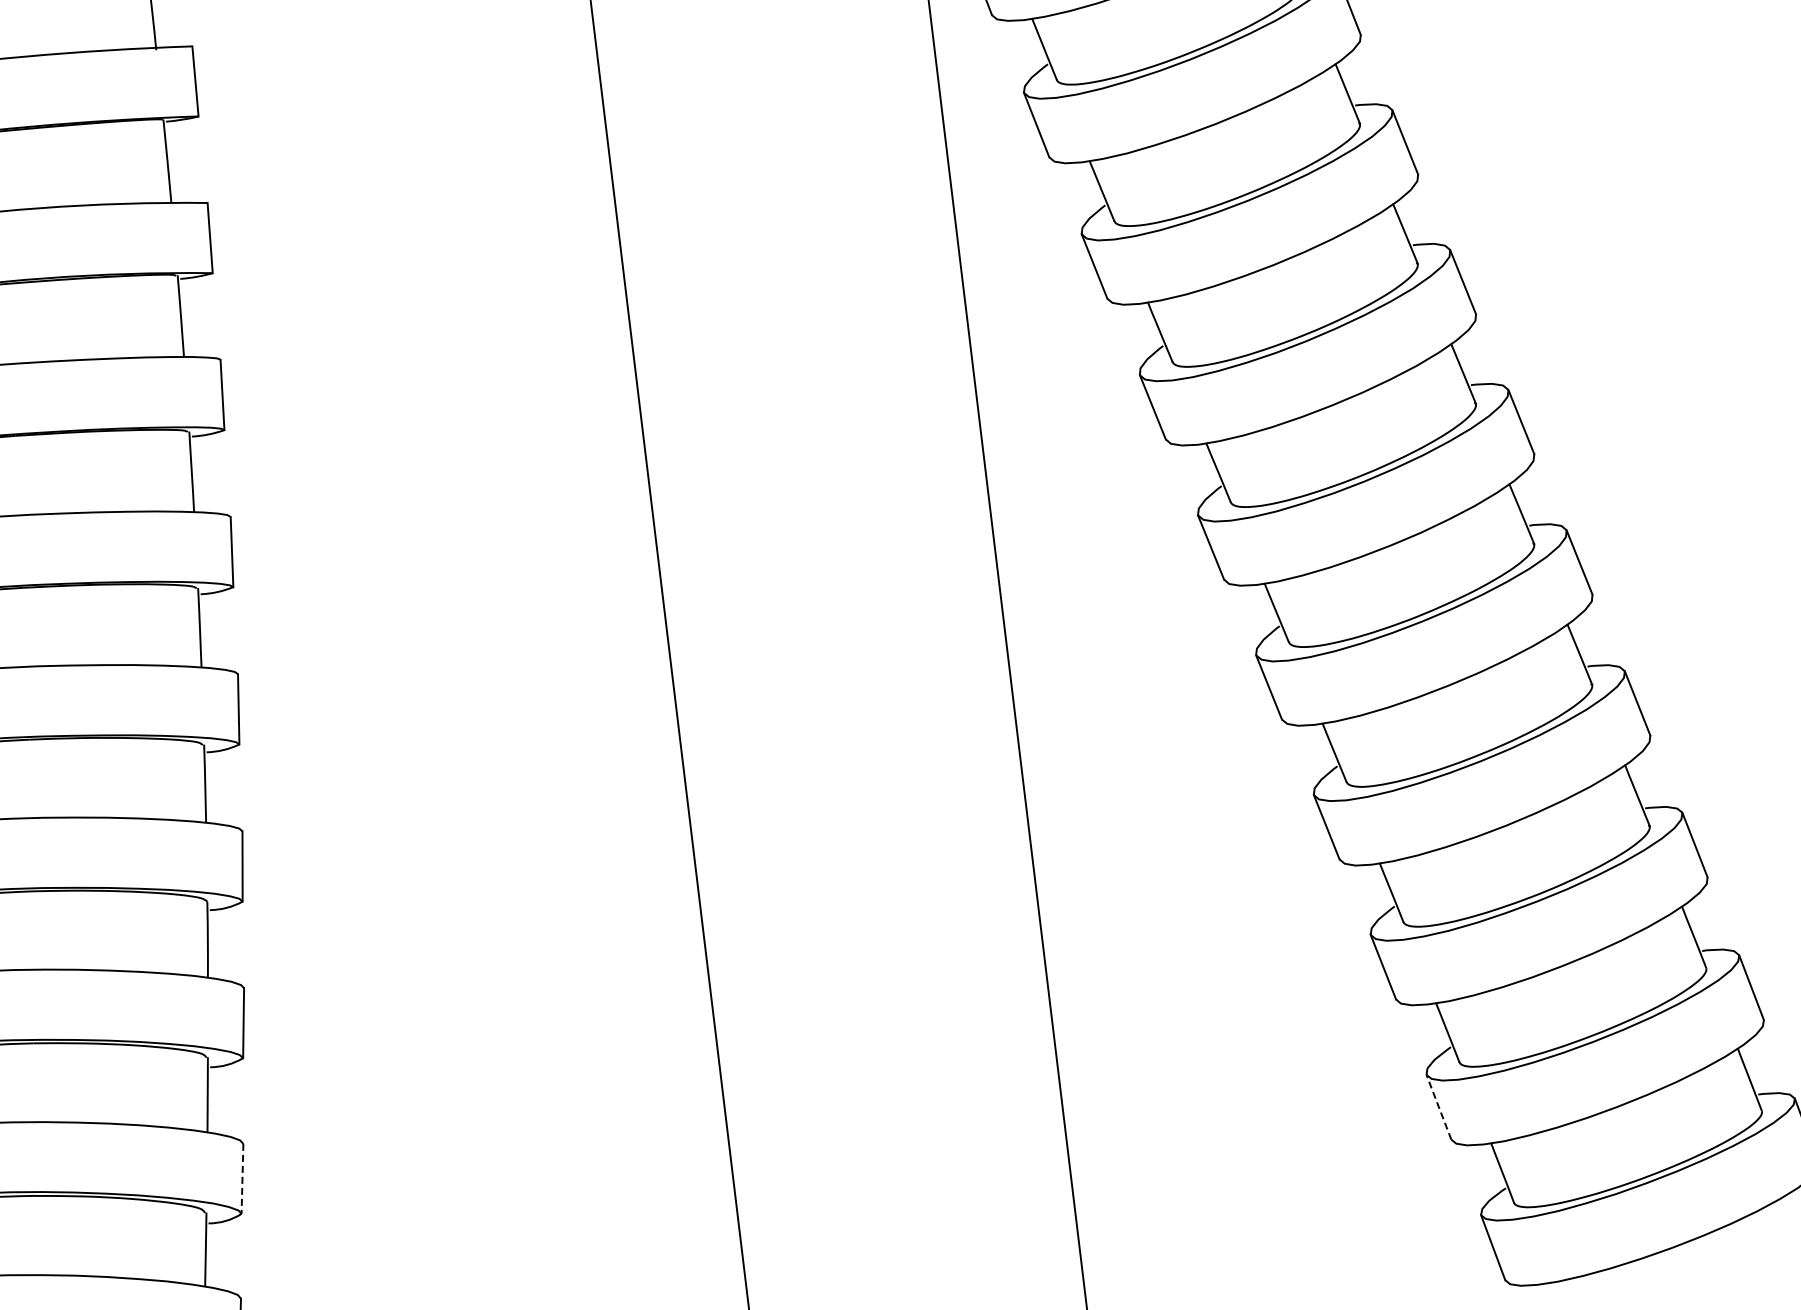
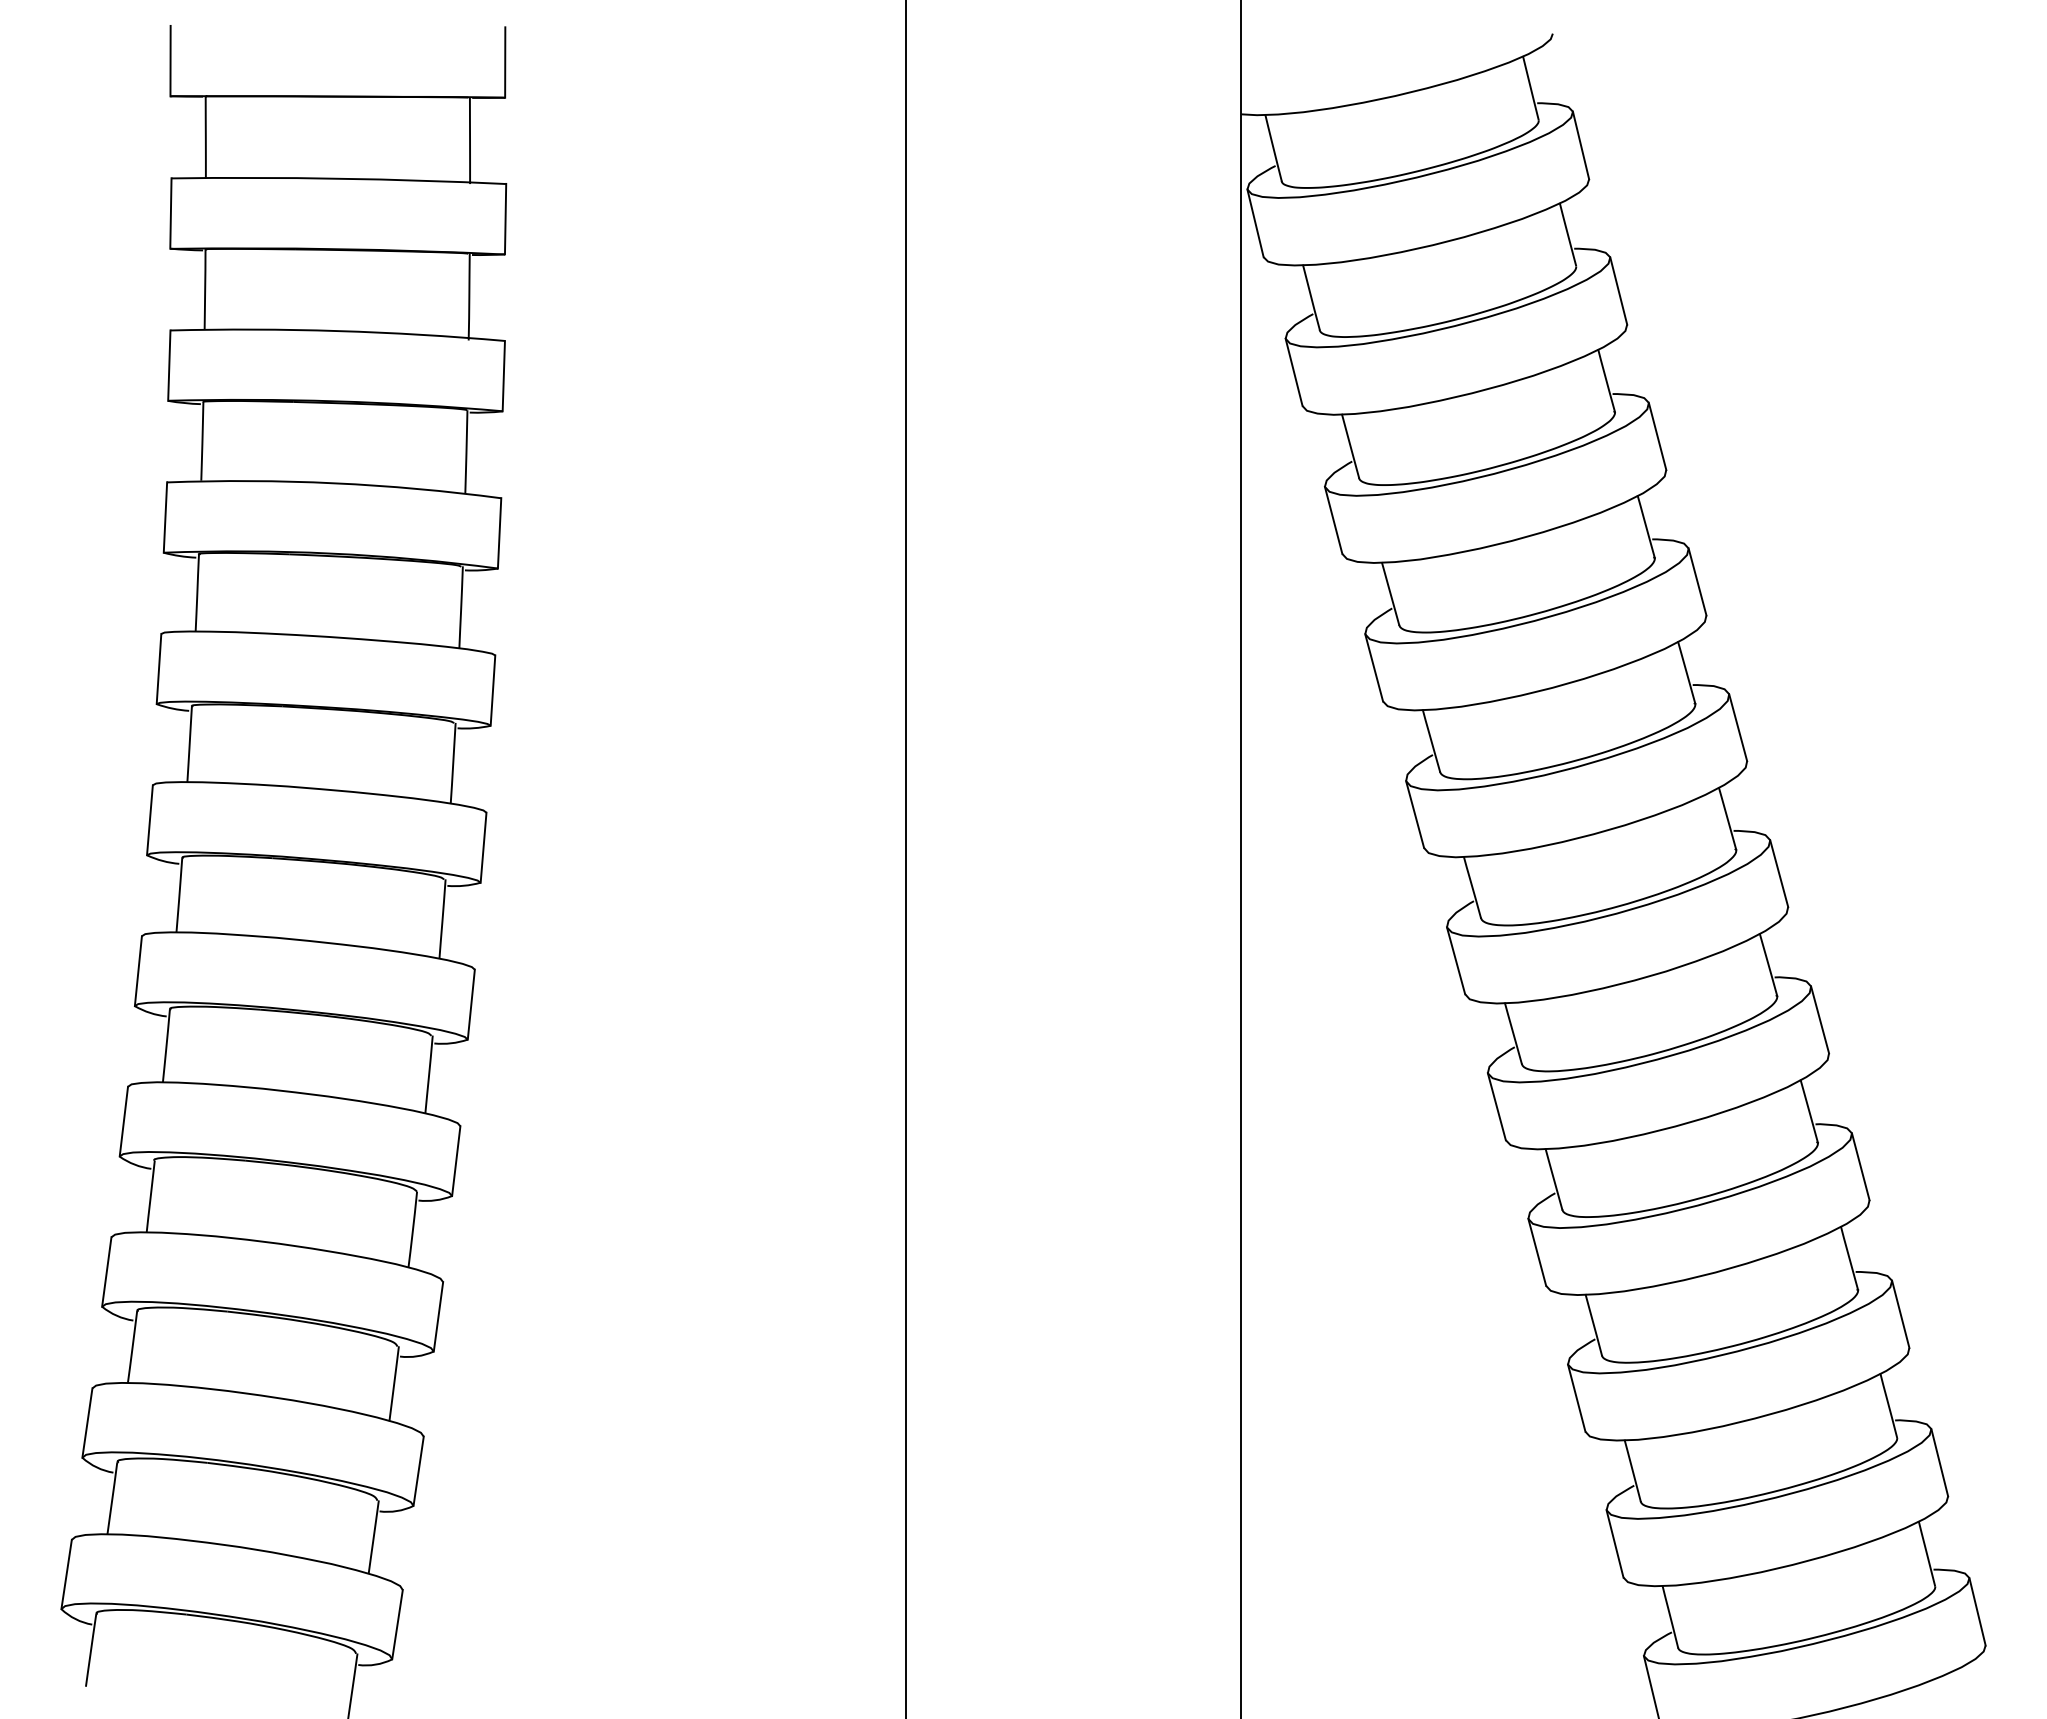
line: (1439, 1106) -> (1615, 1543), dashed -> solid
line: (242, 1179) -> (418, 1471), dashed -> solid

